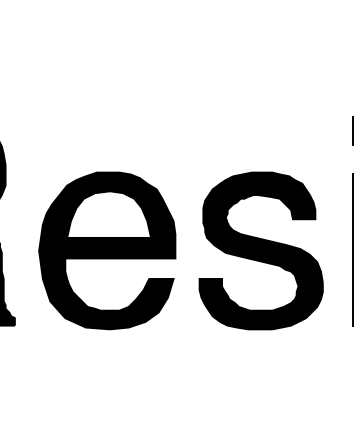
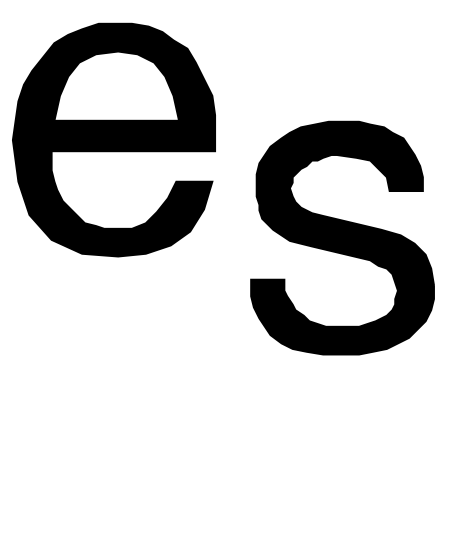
part: (107, 250) -> (114, 139), moved

